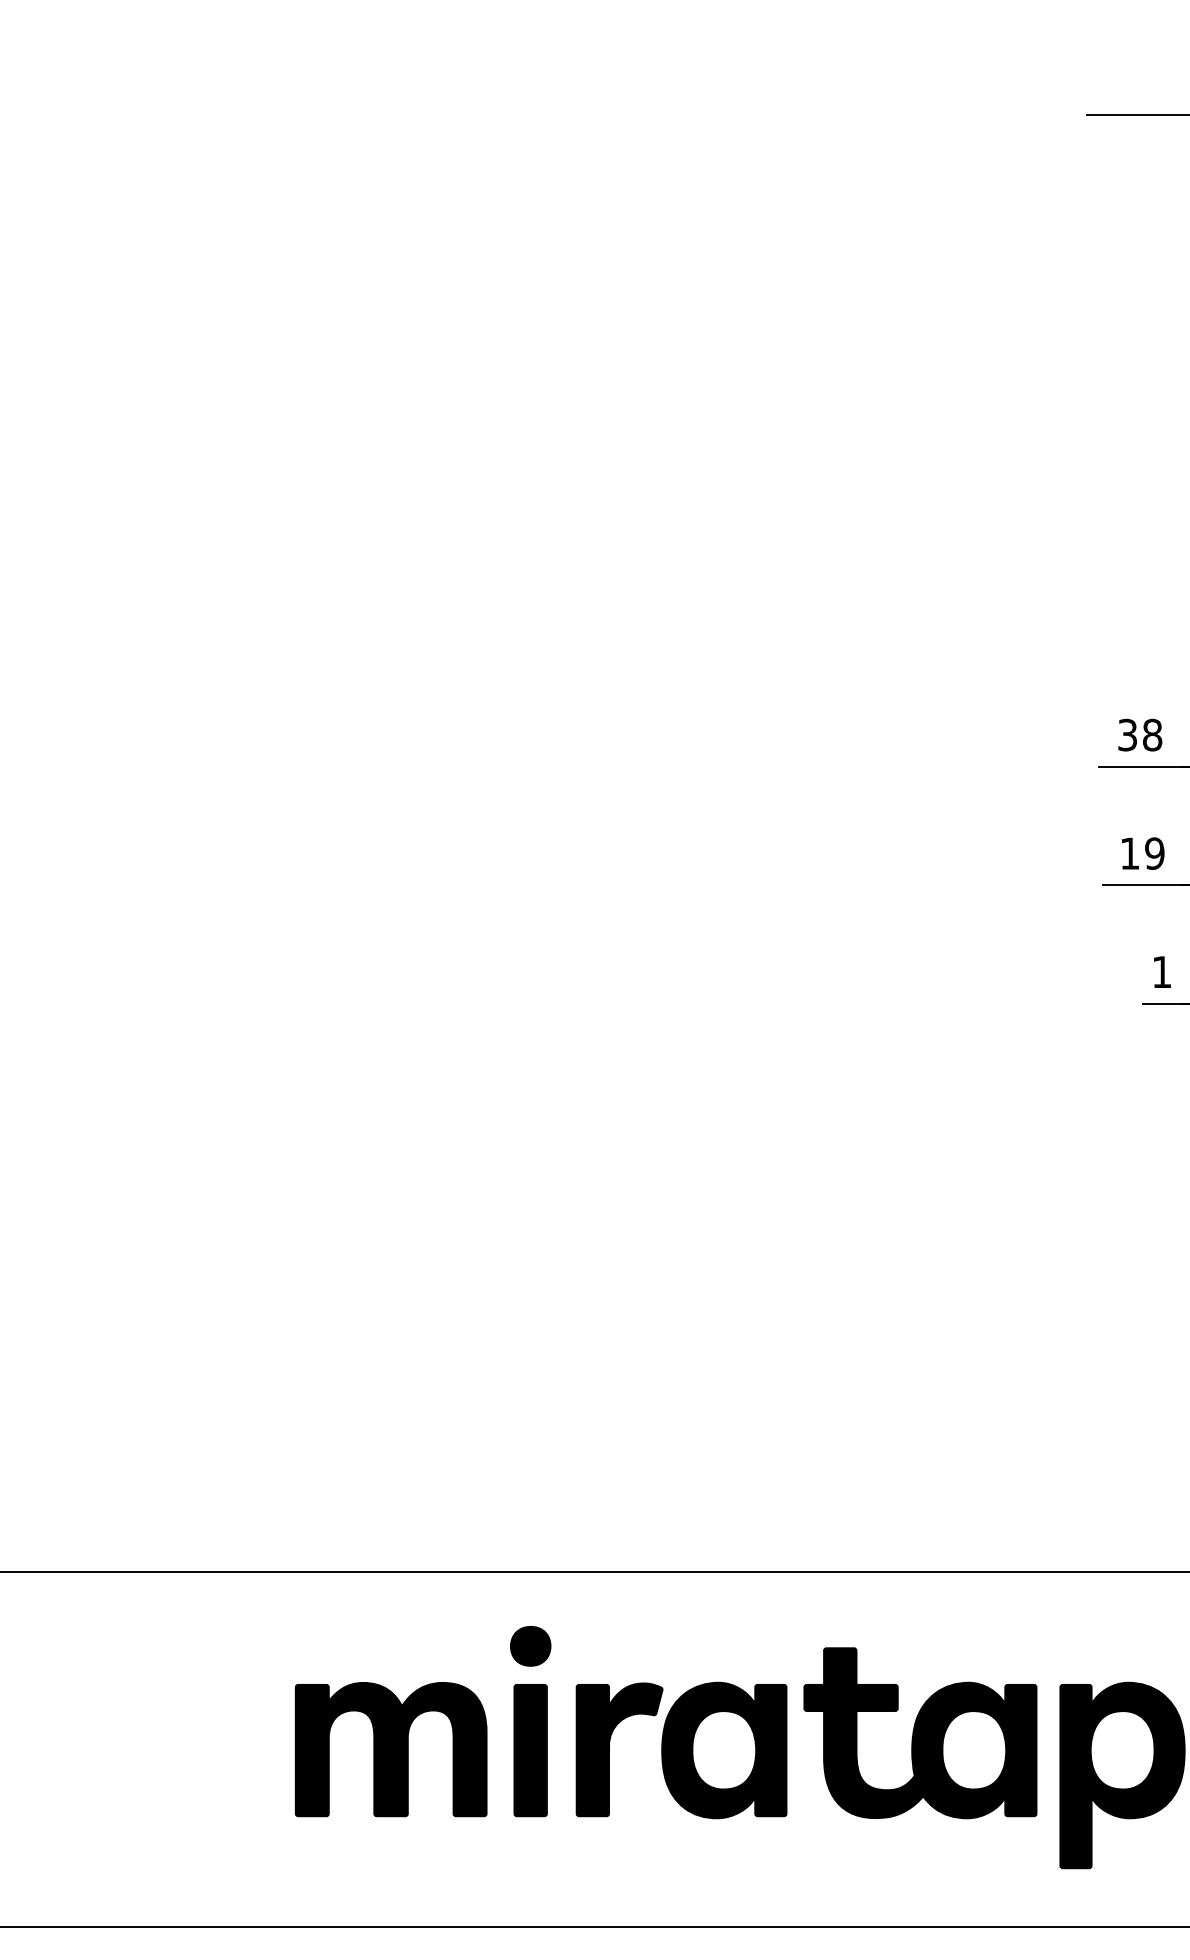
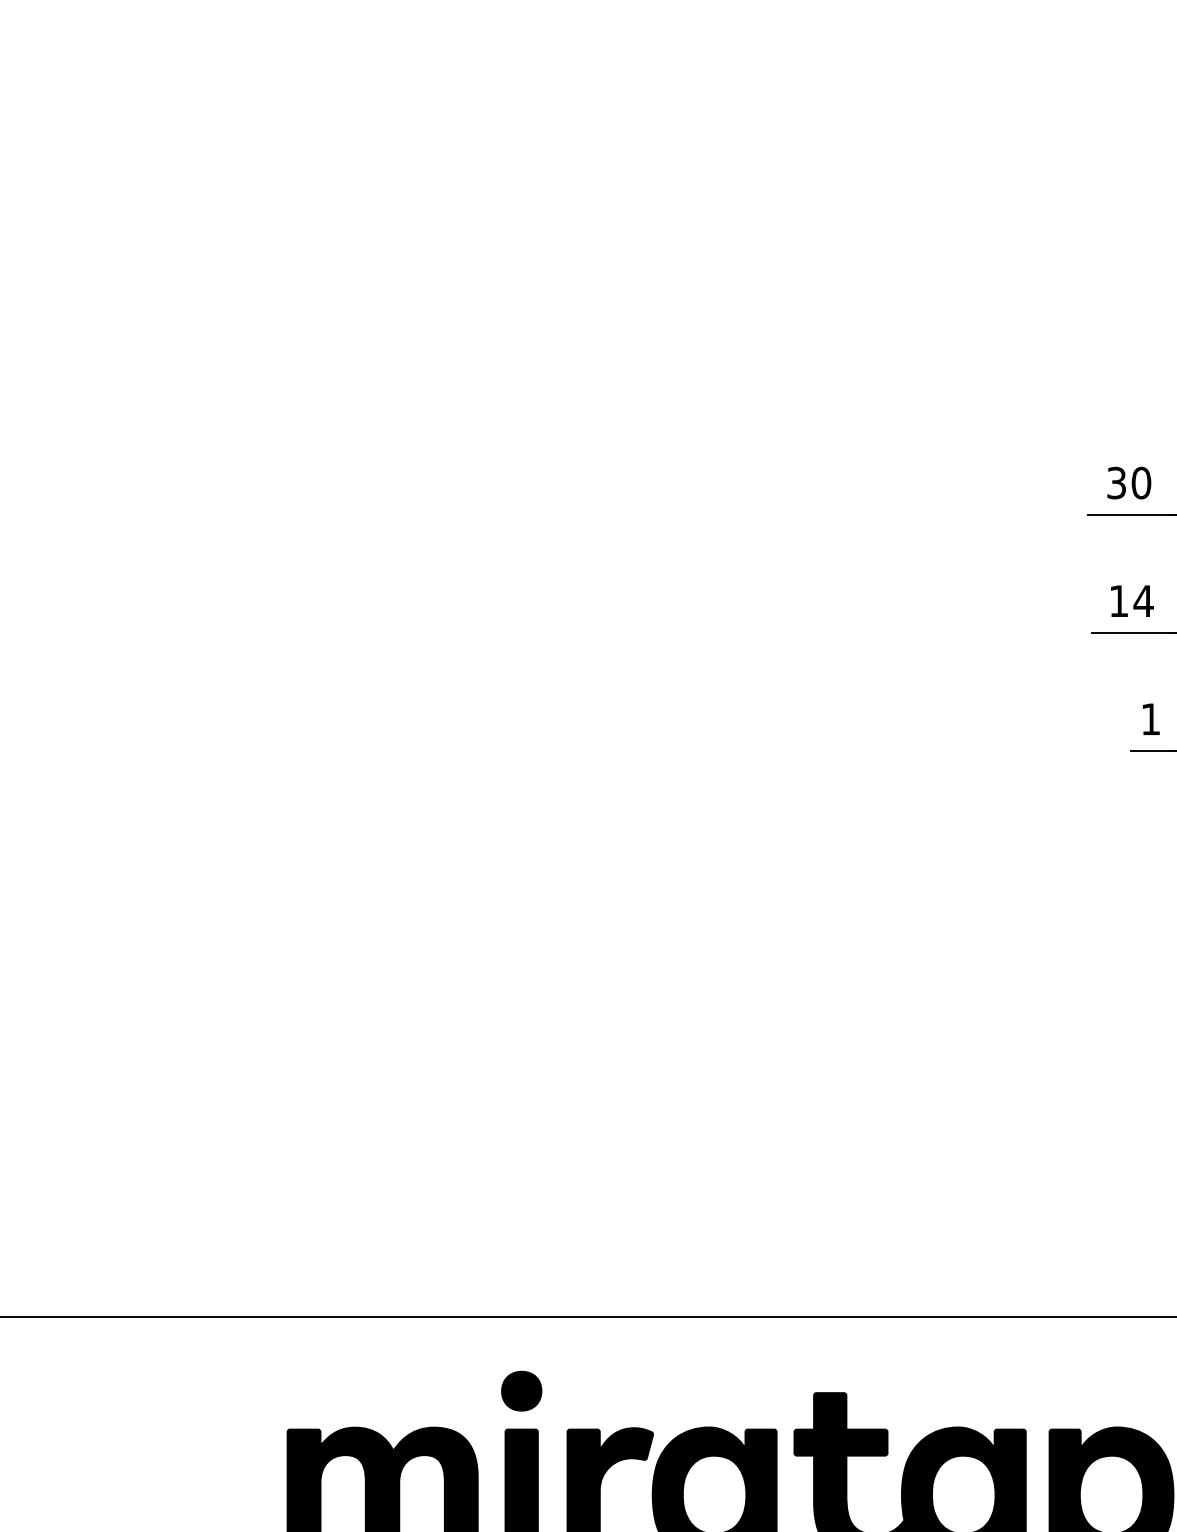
text: (1152, 735) -> (1141, 483), 38 -> 30
text: (1154, 853) -> (1143, 601), 19 -> 14

